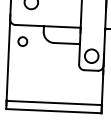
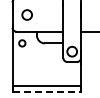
line: (53, 111) -> (46, 92), solid -> dashed

